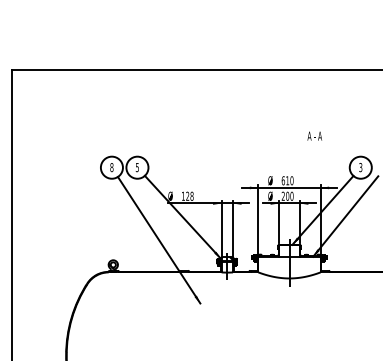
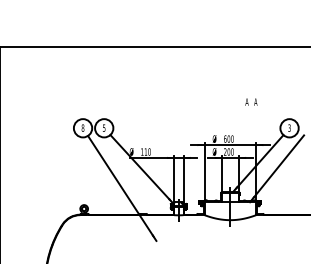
text: (287, 180) -> (228, 138), 610 -> 600
text: (189, 195) -> (147, 151), 128 -> 110

